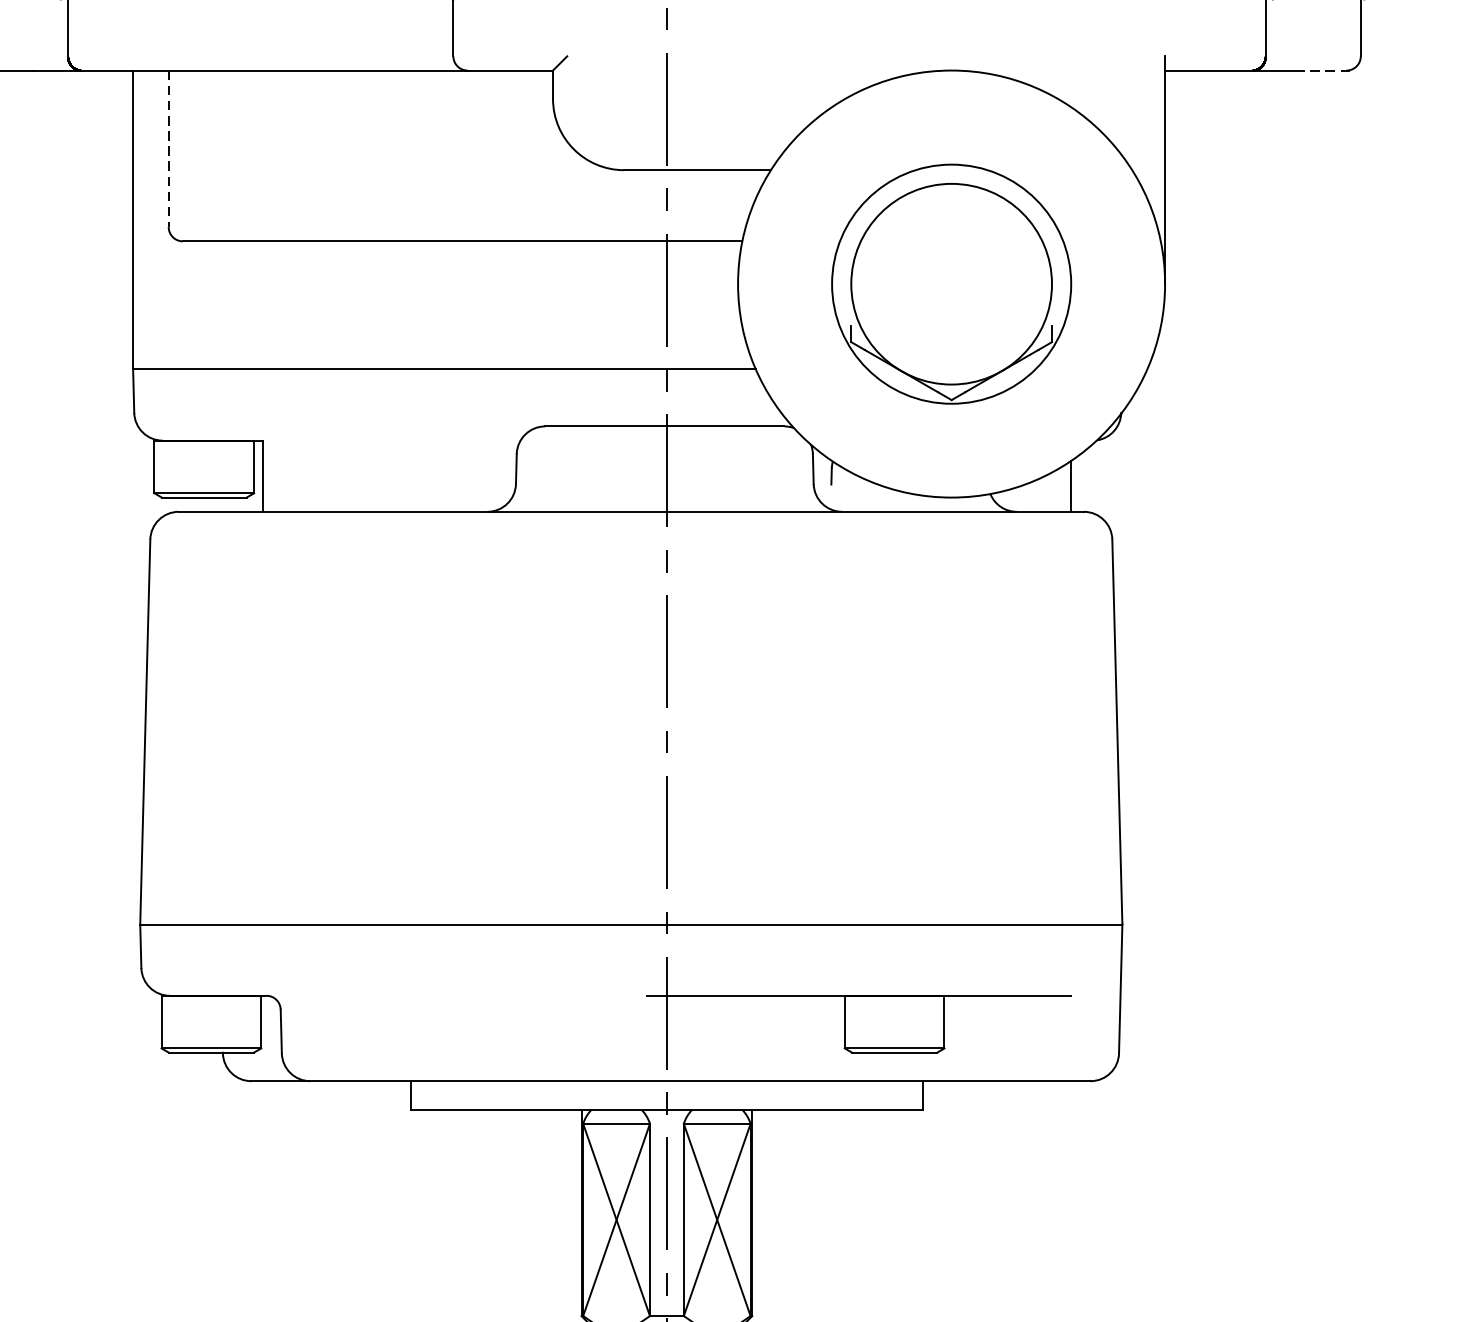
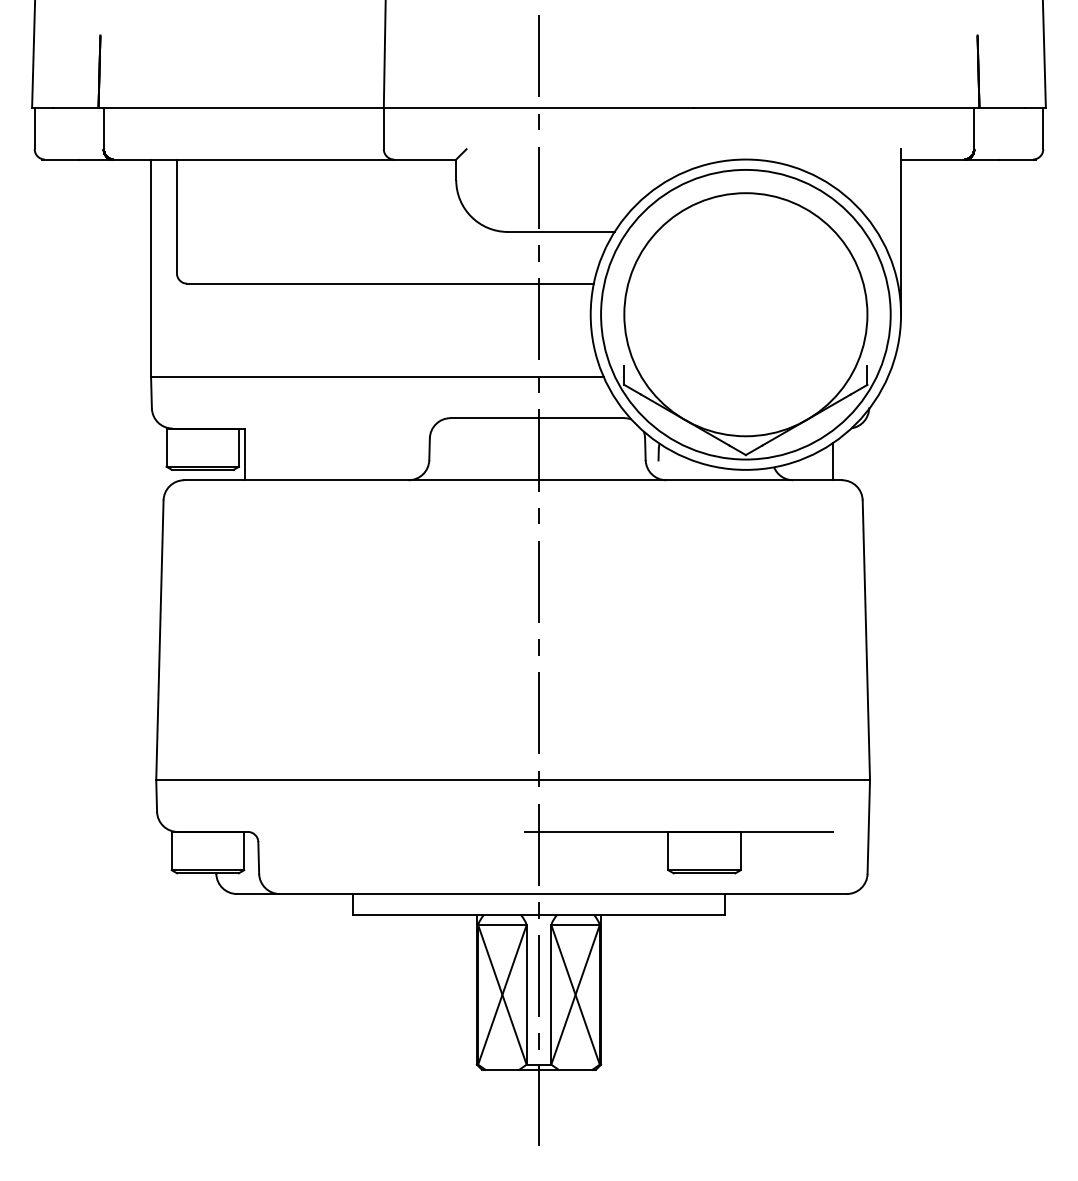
line: (1323, 70) -> (1016, 159), dashed -> solid
line: (168, 148) -> (176, 216), dashed -> solid
part: (951, 283) -> (745, 314), size x1.67

